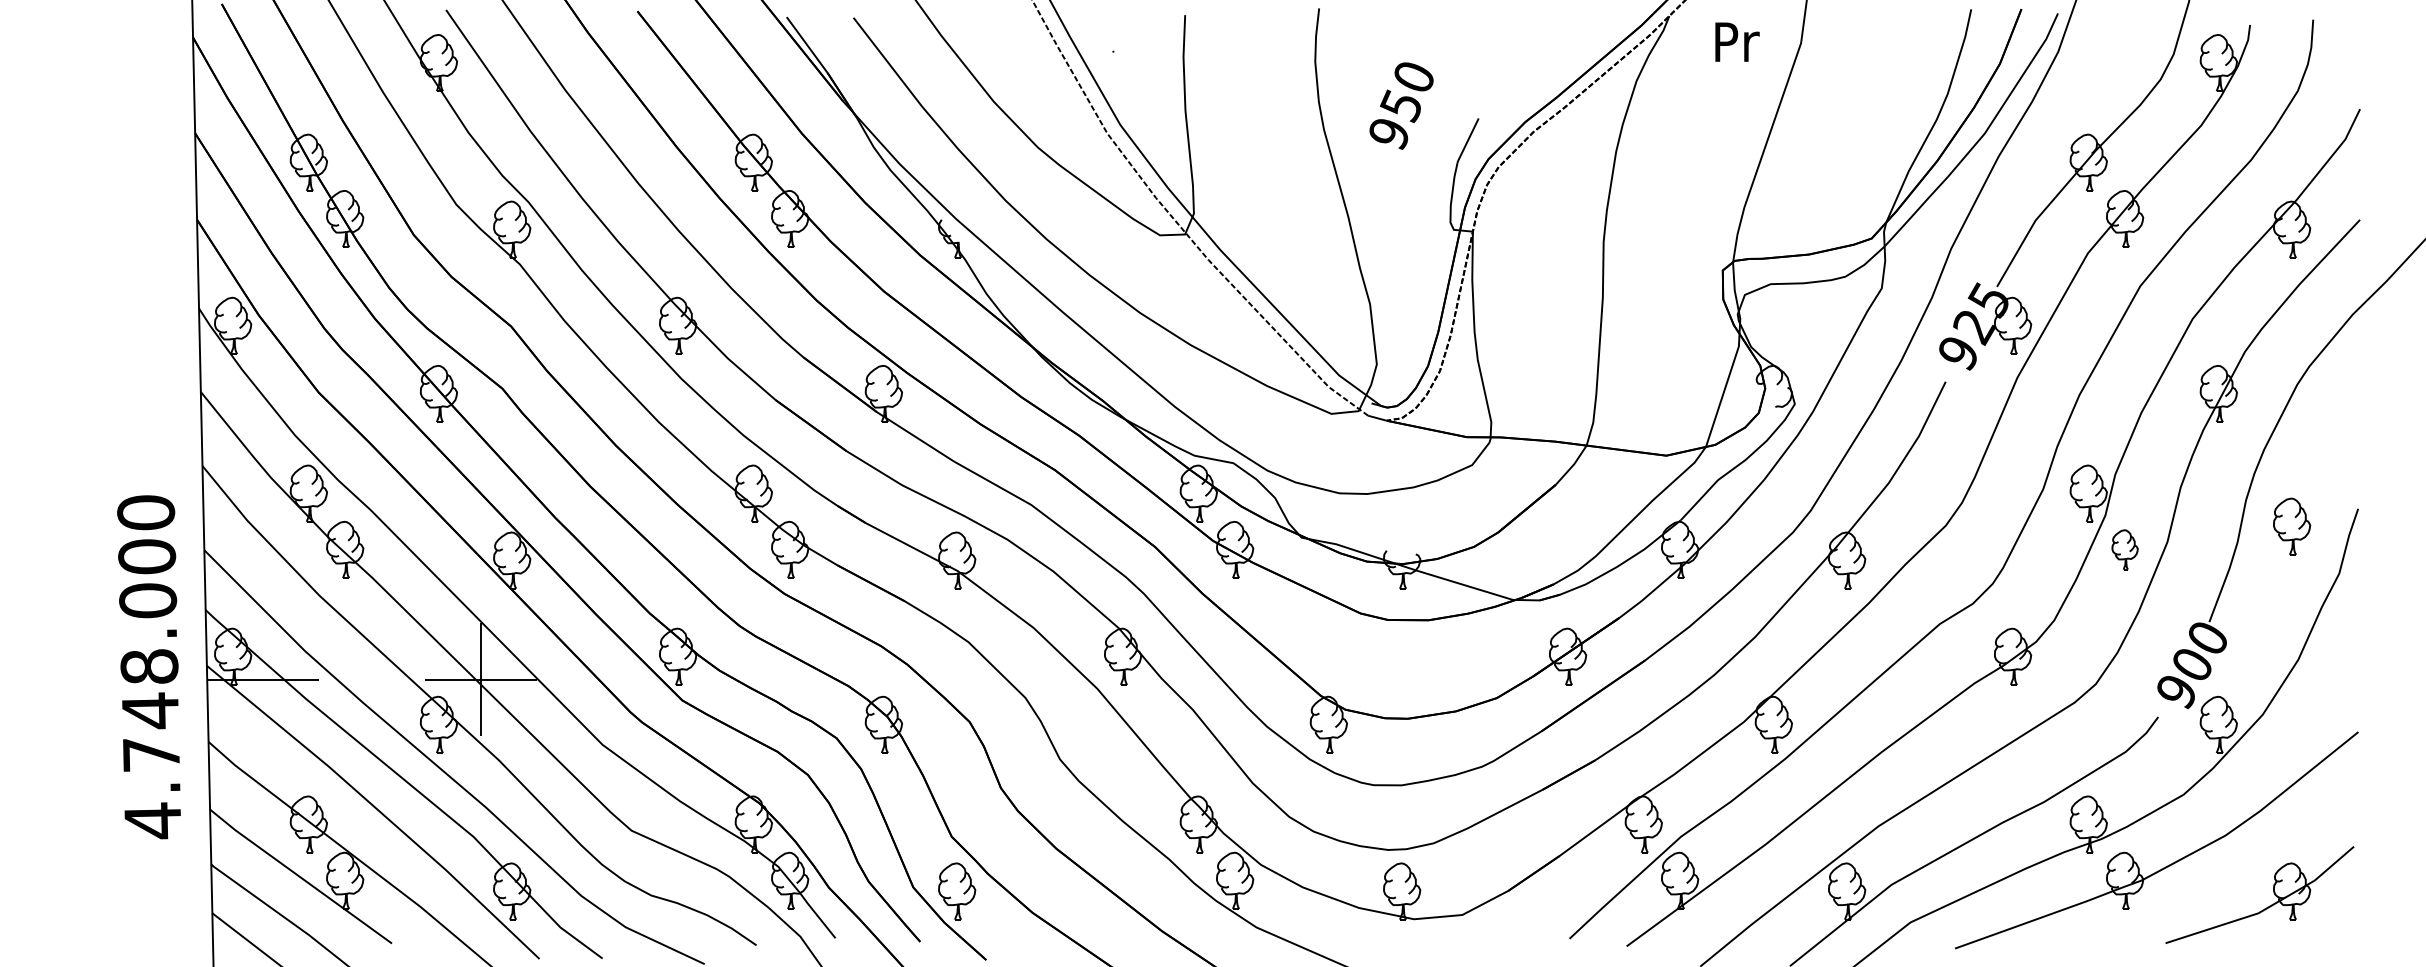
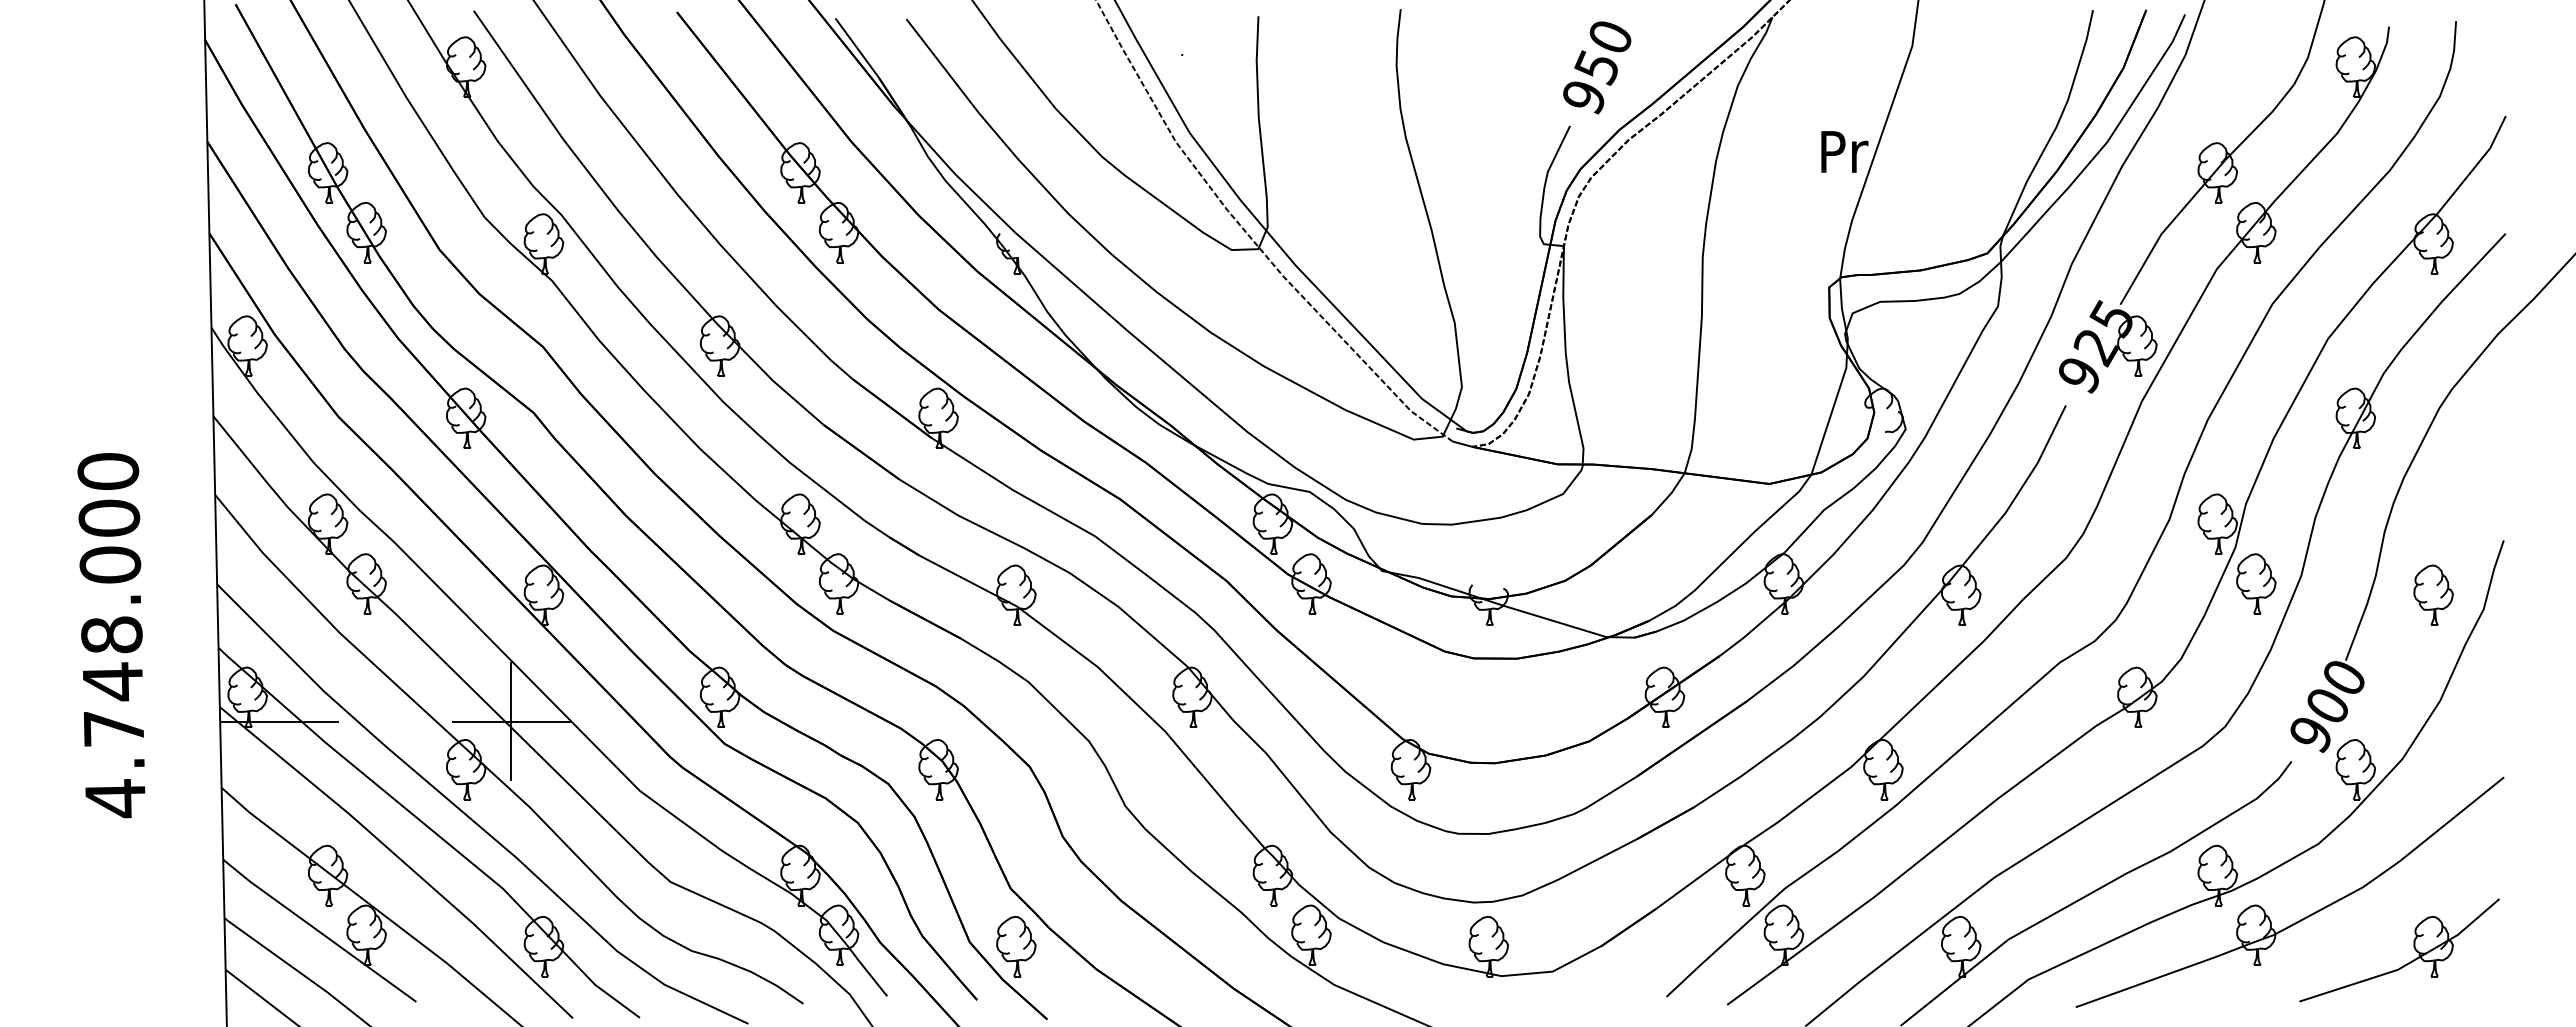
text: (1737, 41) -> (1844, 151), moved
text: (1401, 105) -> (1597, 67), moved
part: (2291, 525) -> (2433, 594), moved
part: (2125, 549) -> (2256, 583), size x1.43
text: (149, 667) -> (111, 635), moved

